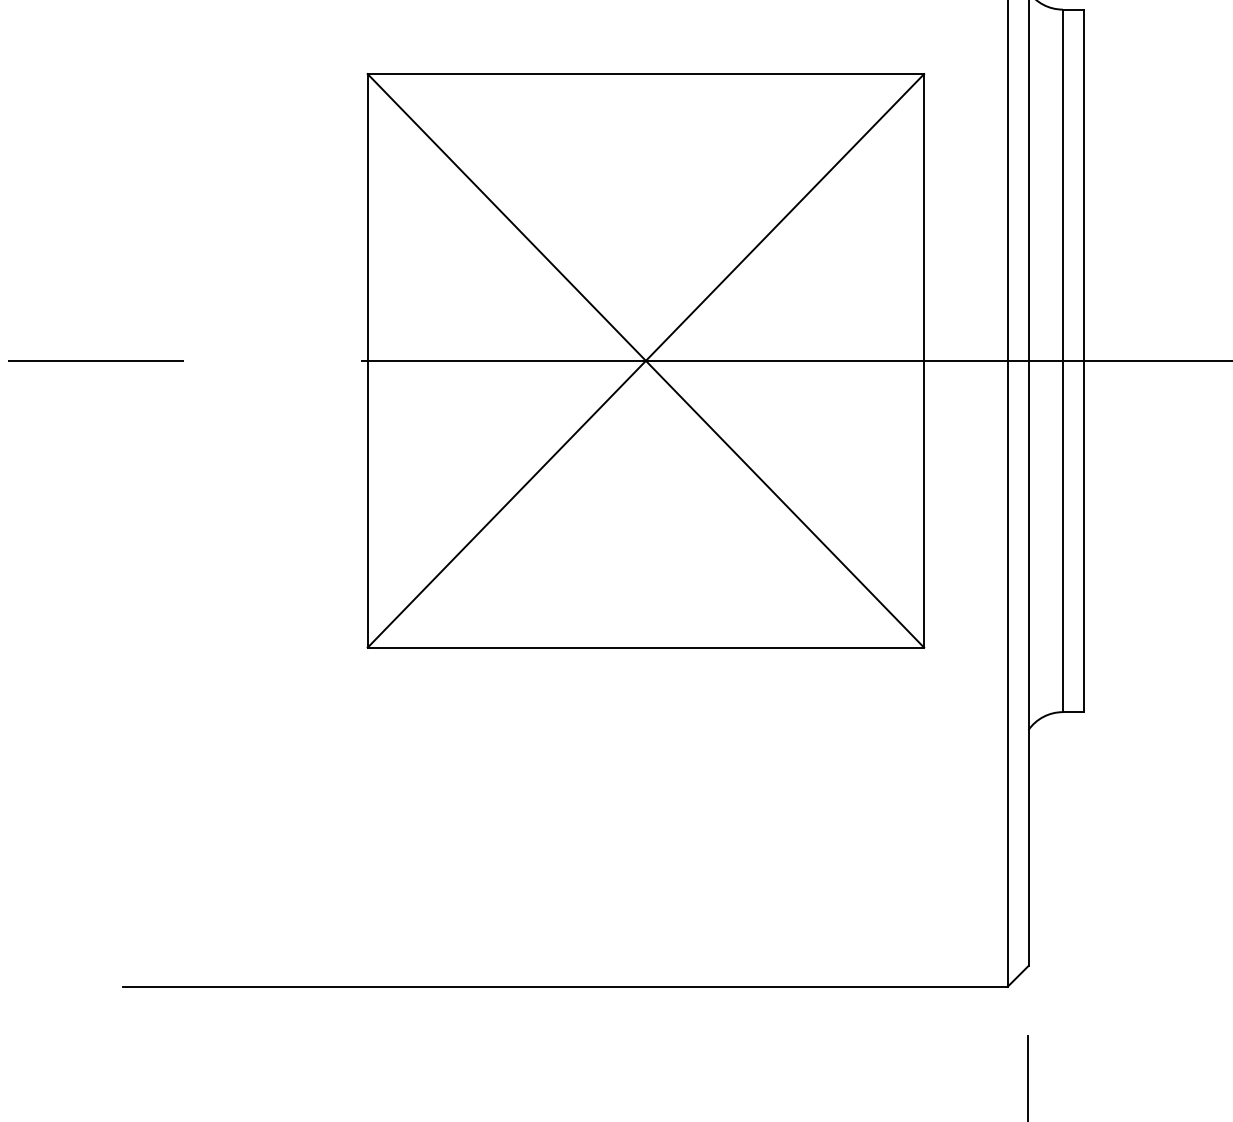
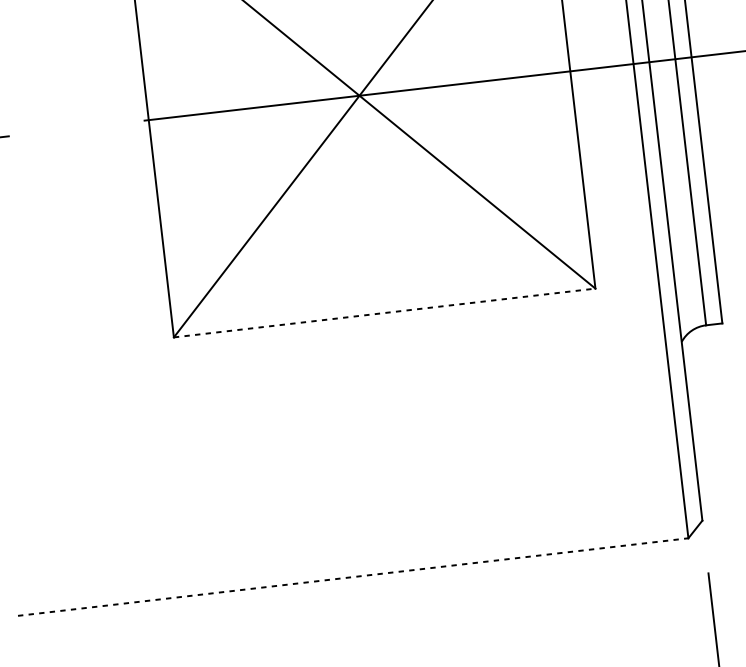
line: (646, 647) -> (385, 312), solid -> dashed
line: (565, 986) -> (353, 576), solid -> dashed

